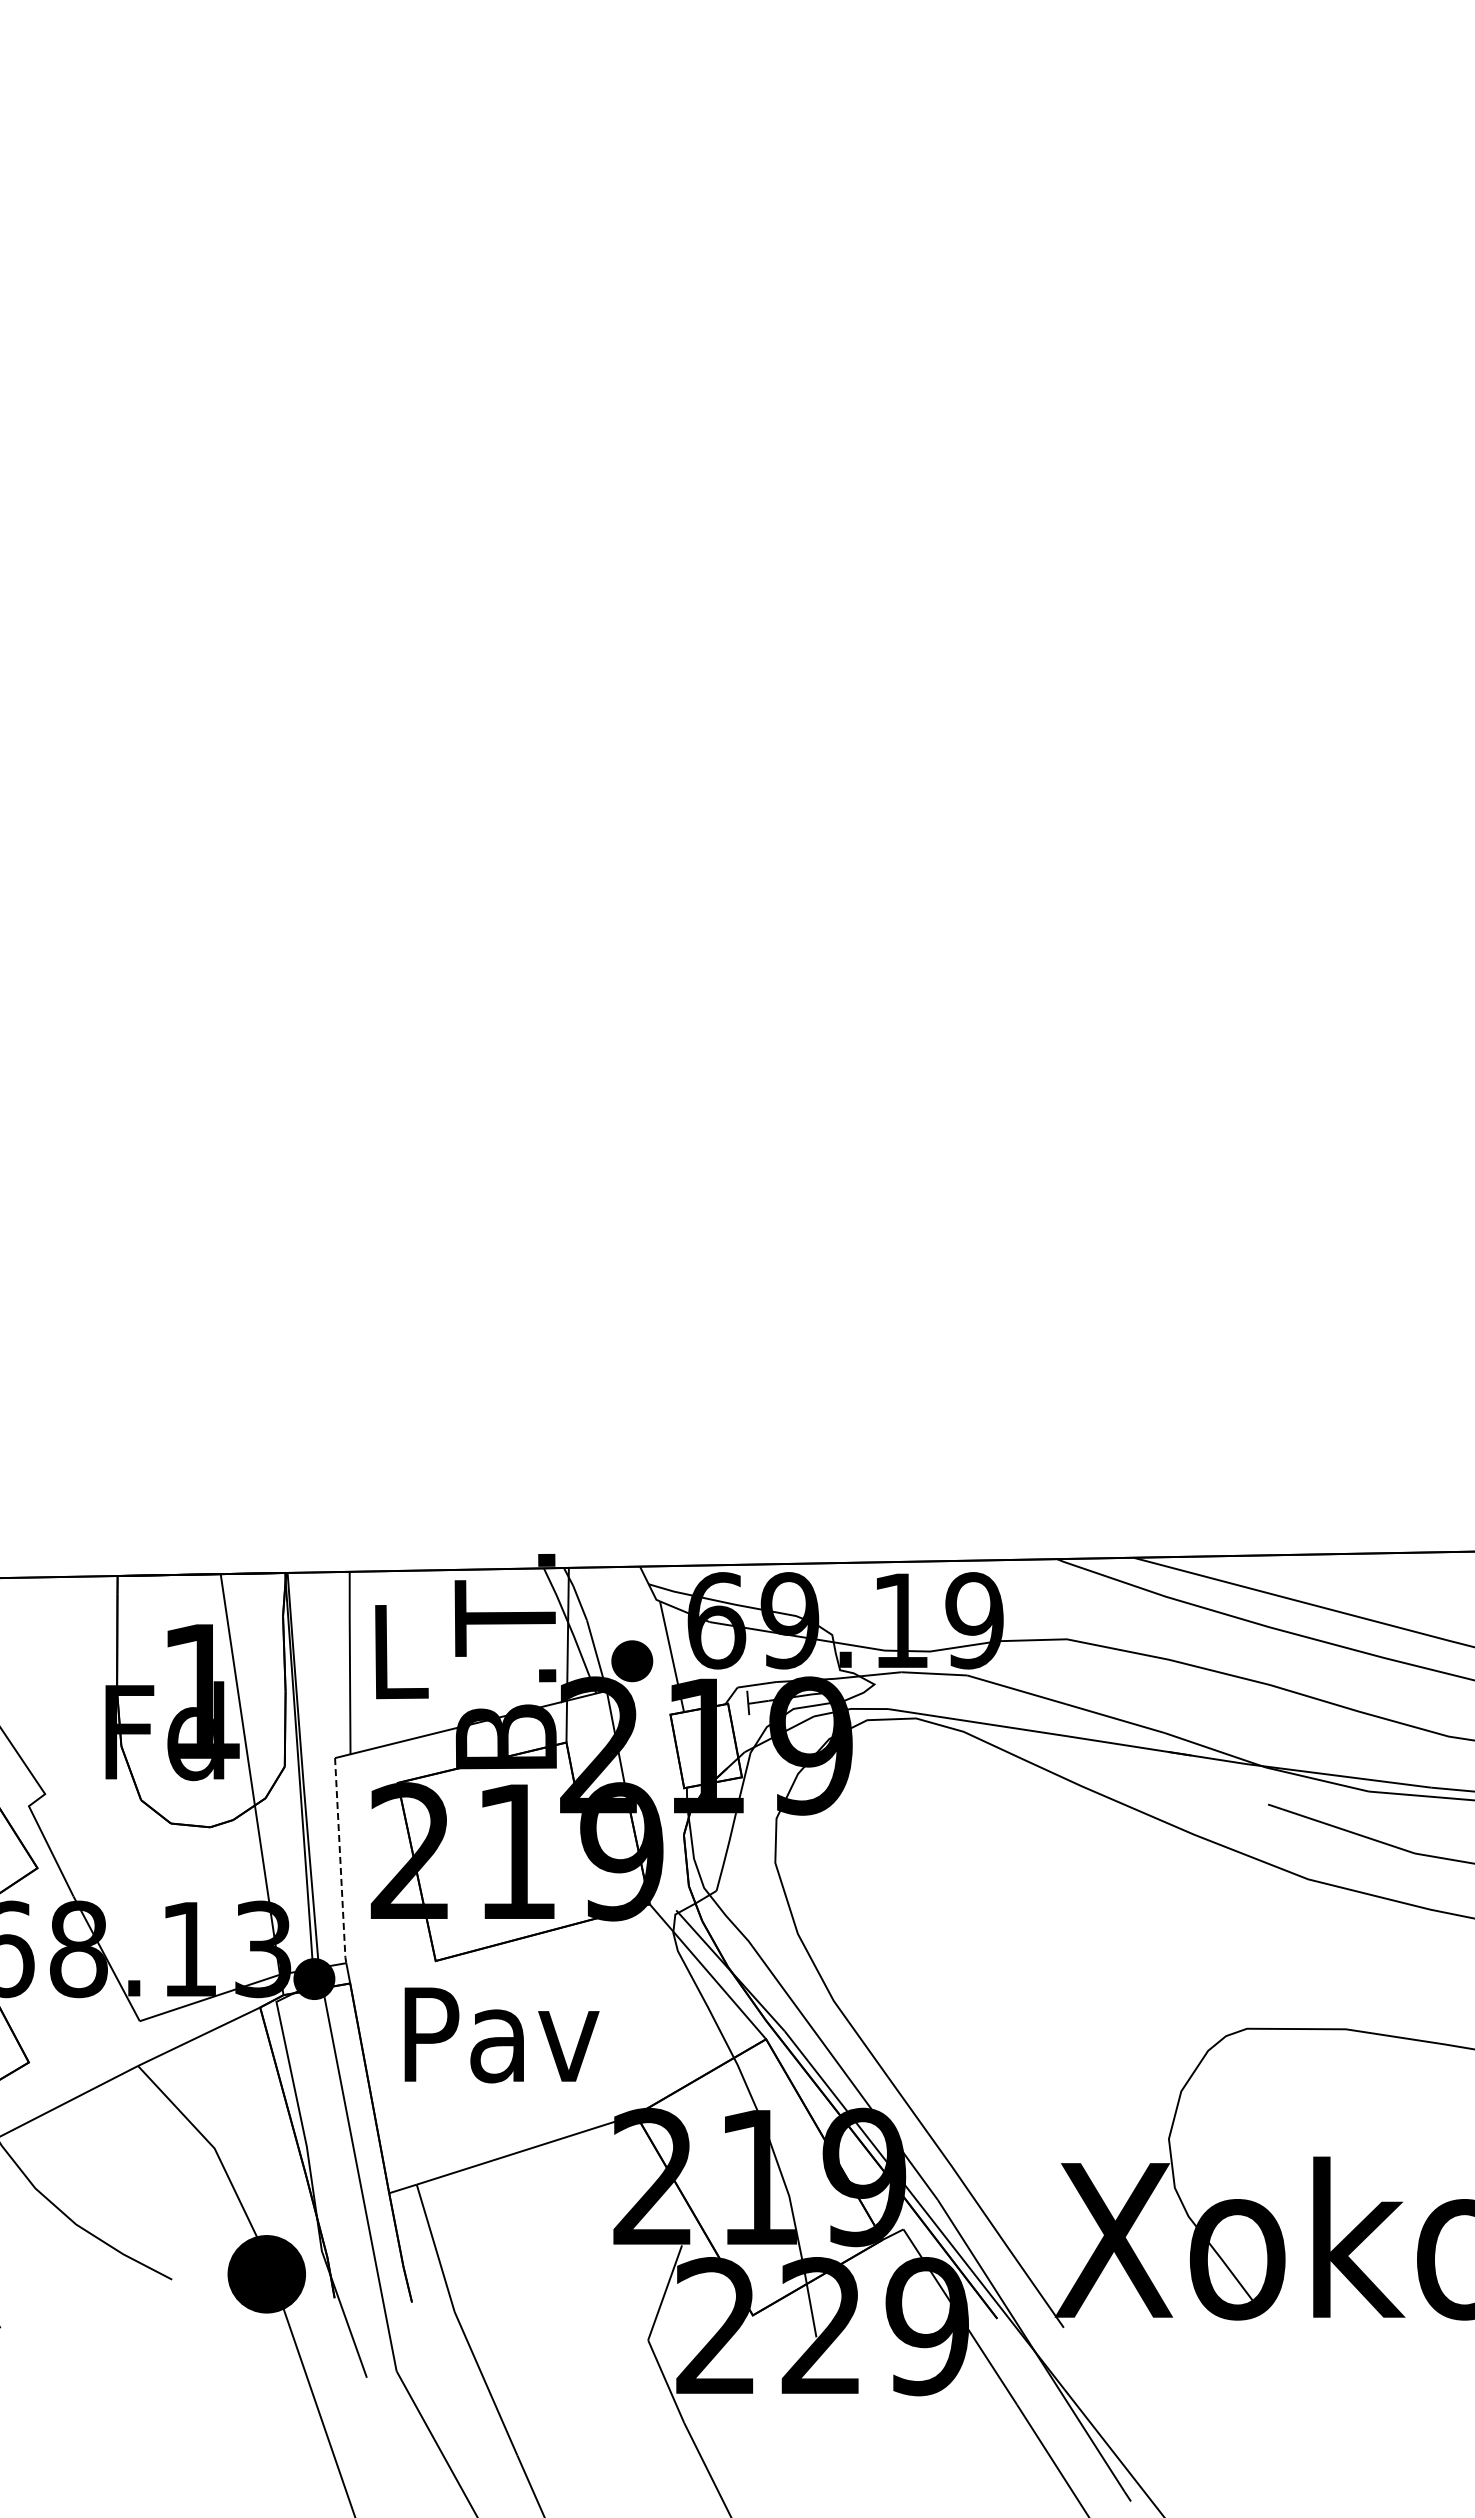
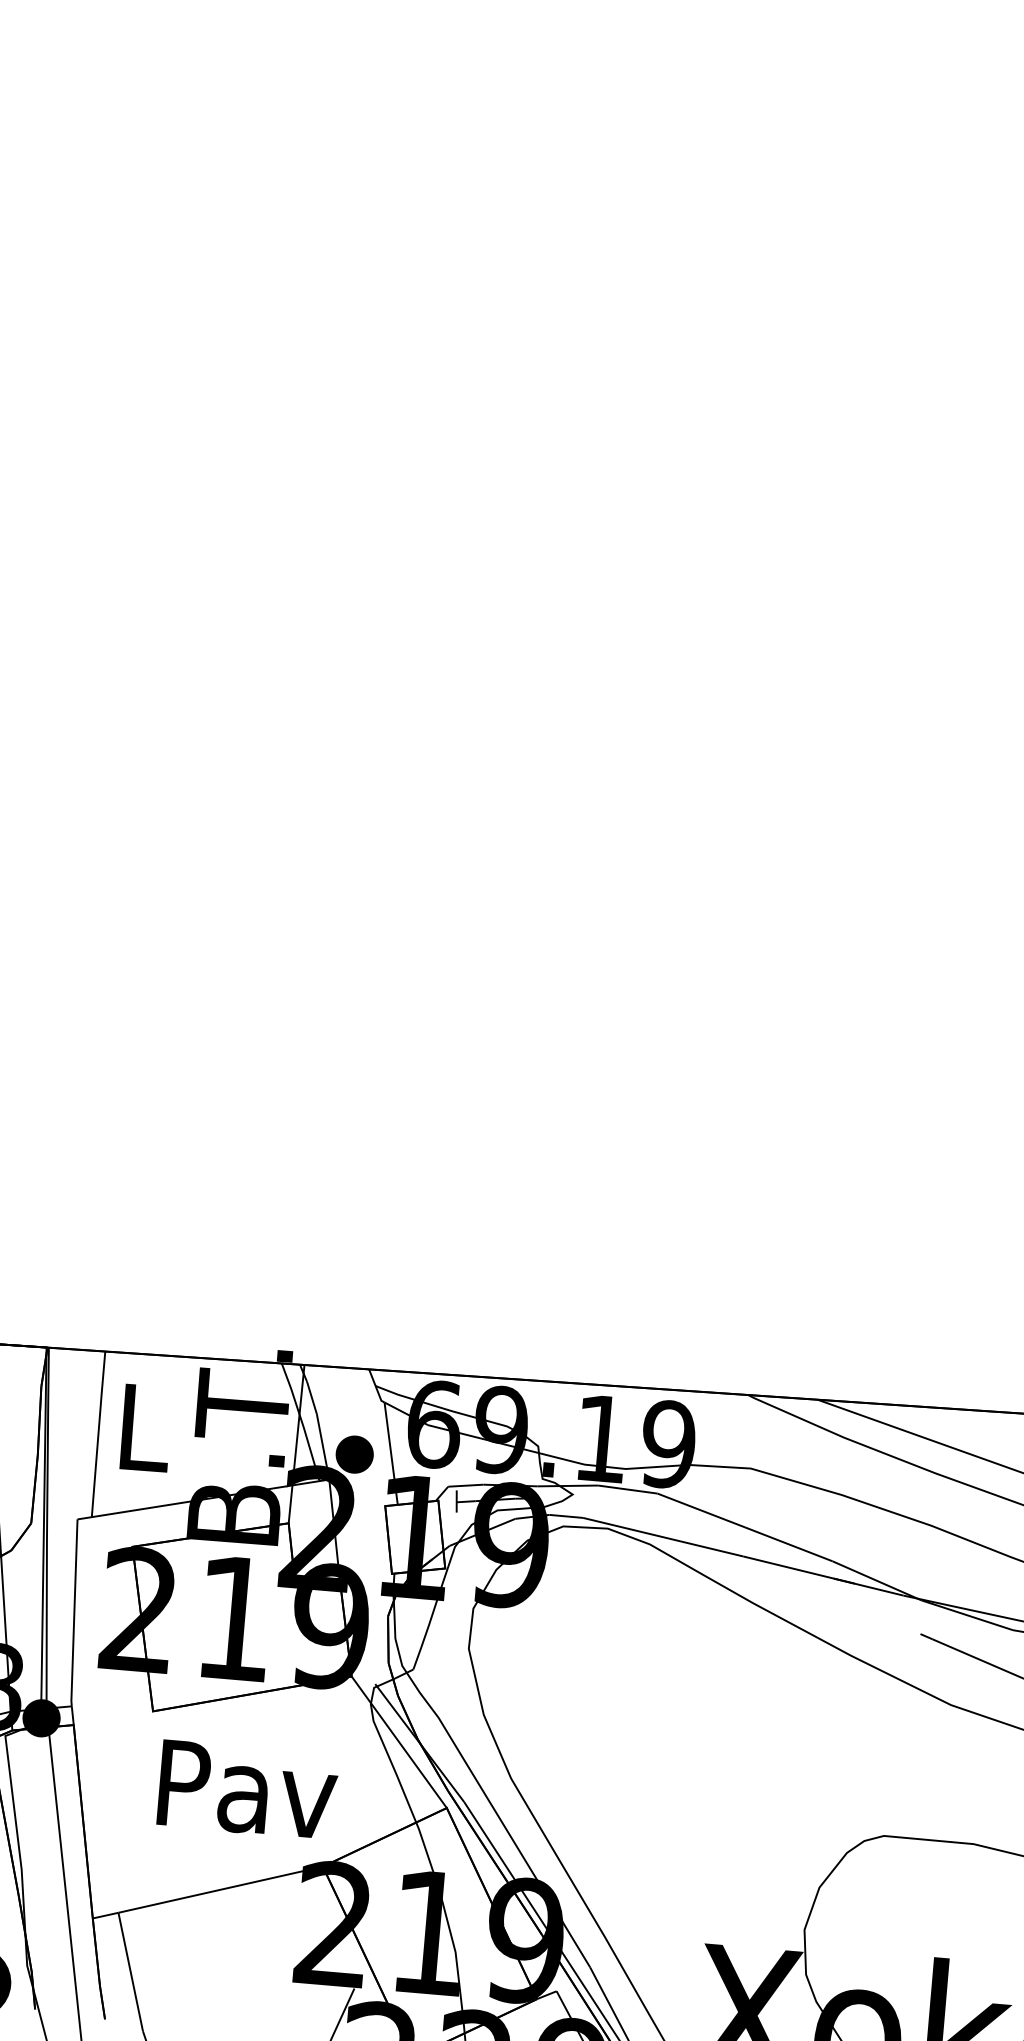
line: (340, 1861) -> (74, 1613), dashed -> solid
text: (501, 2035) -> (247, 1790), moved

